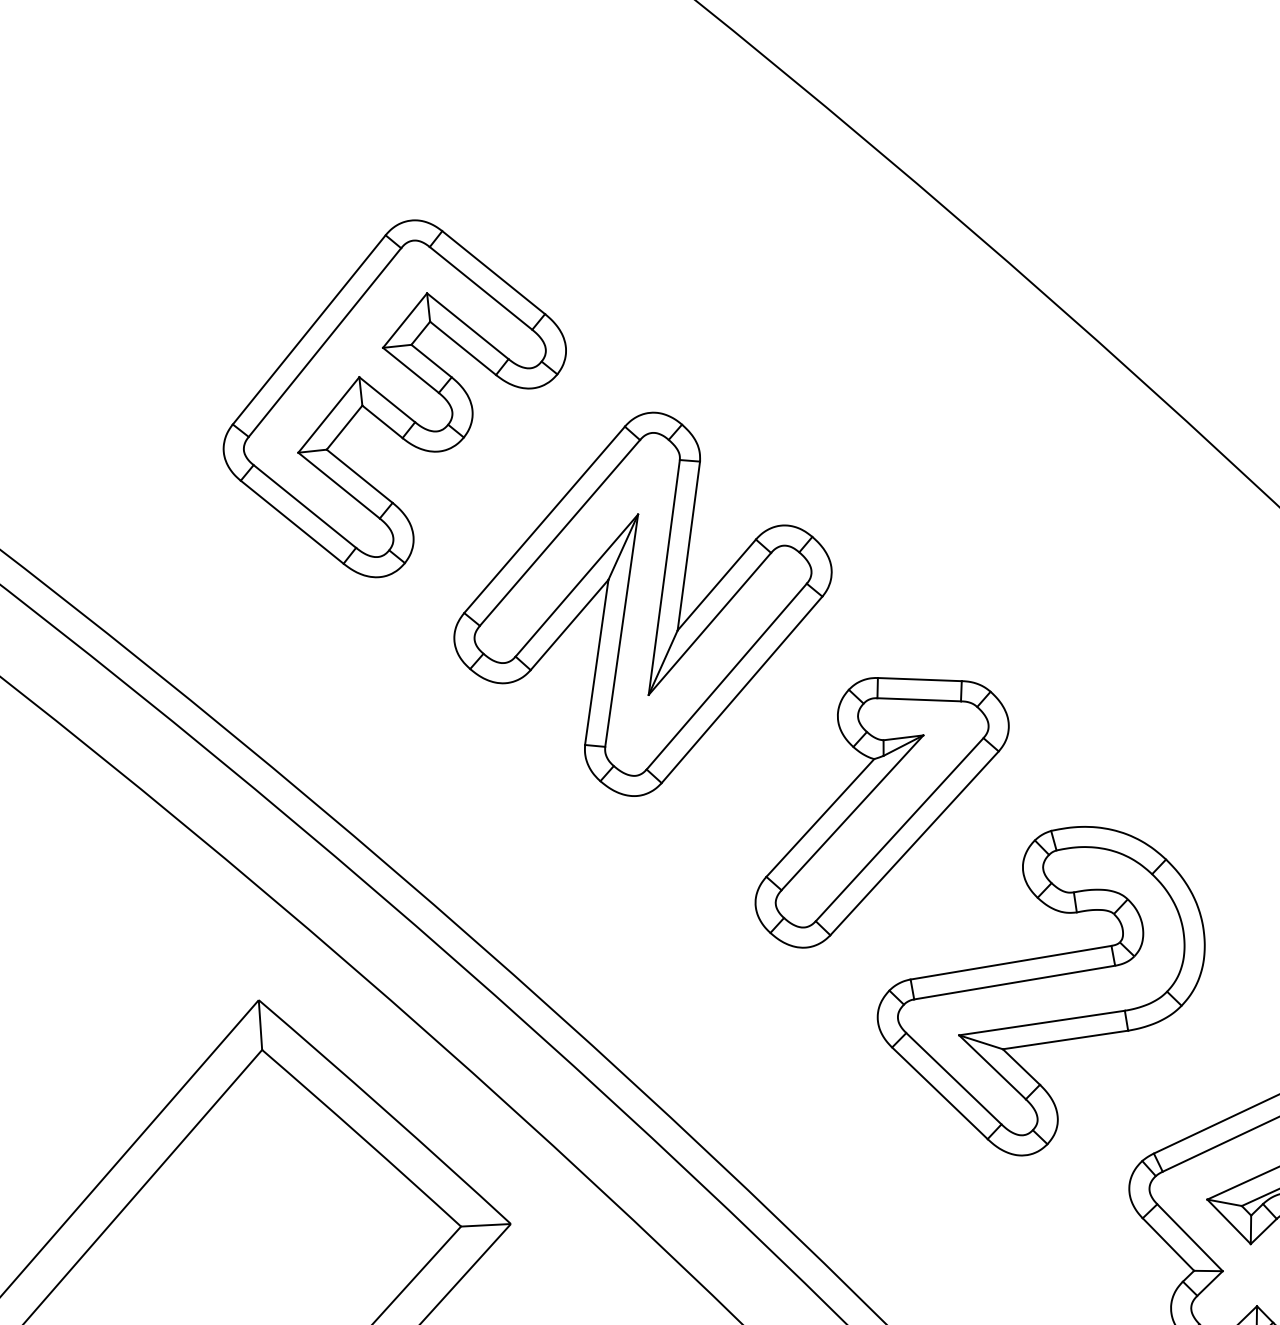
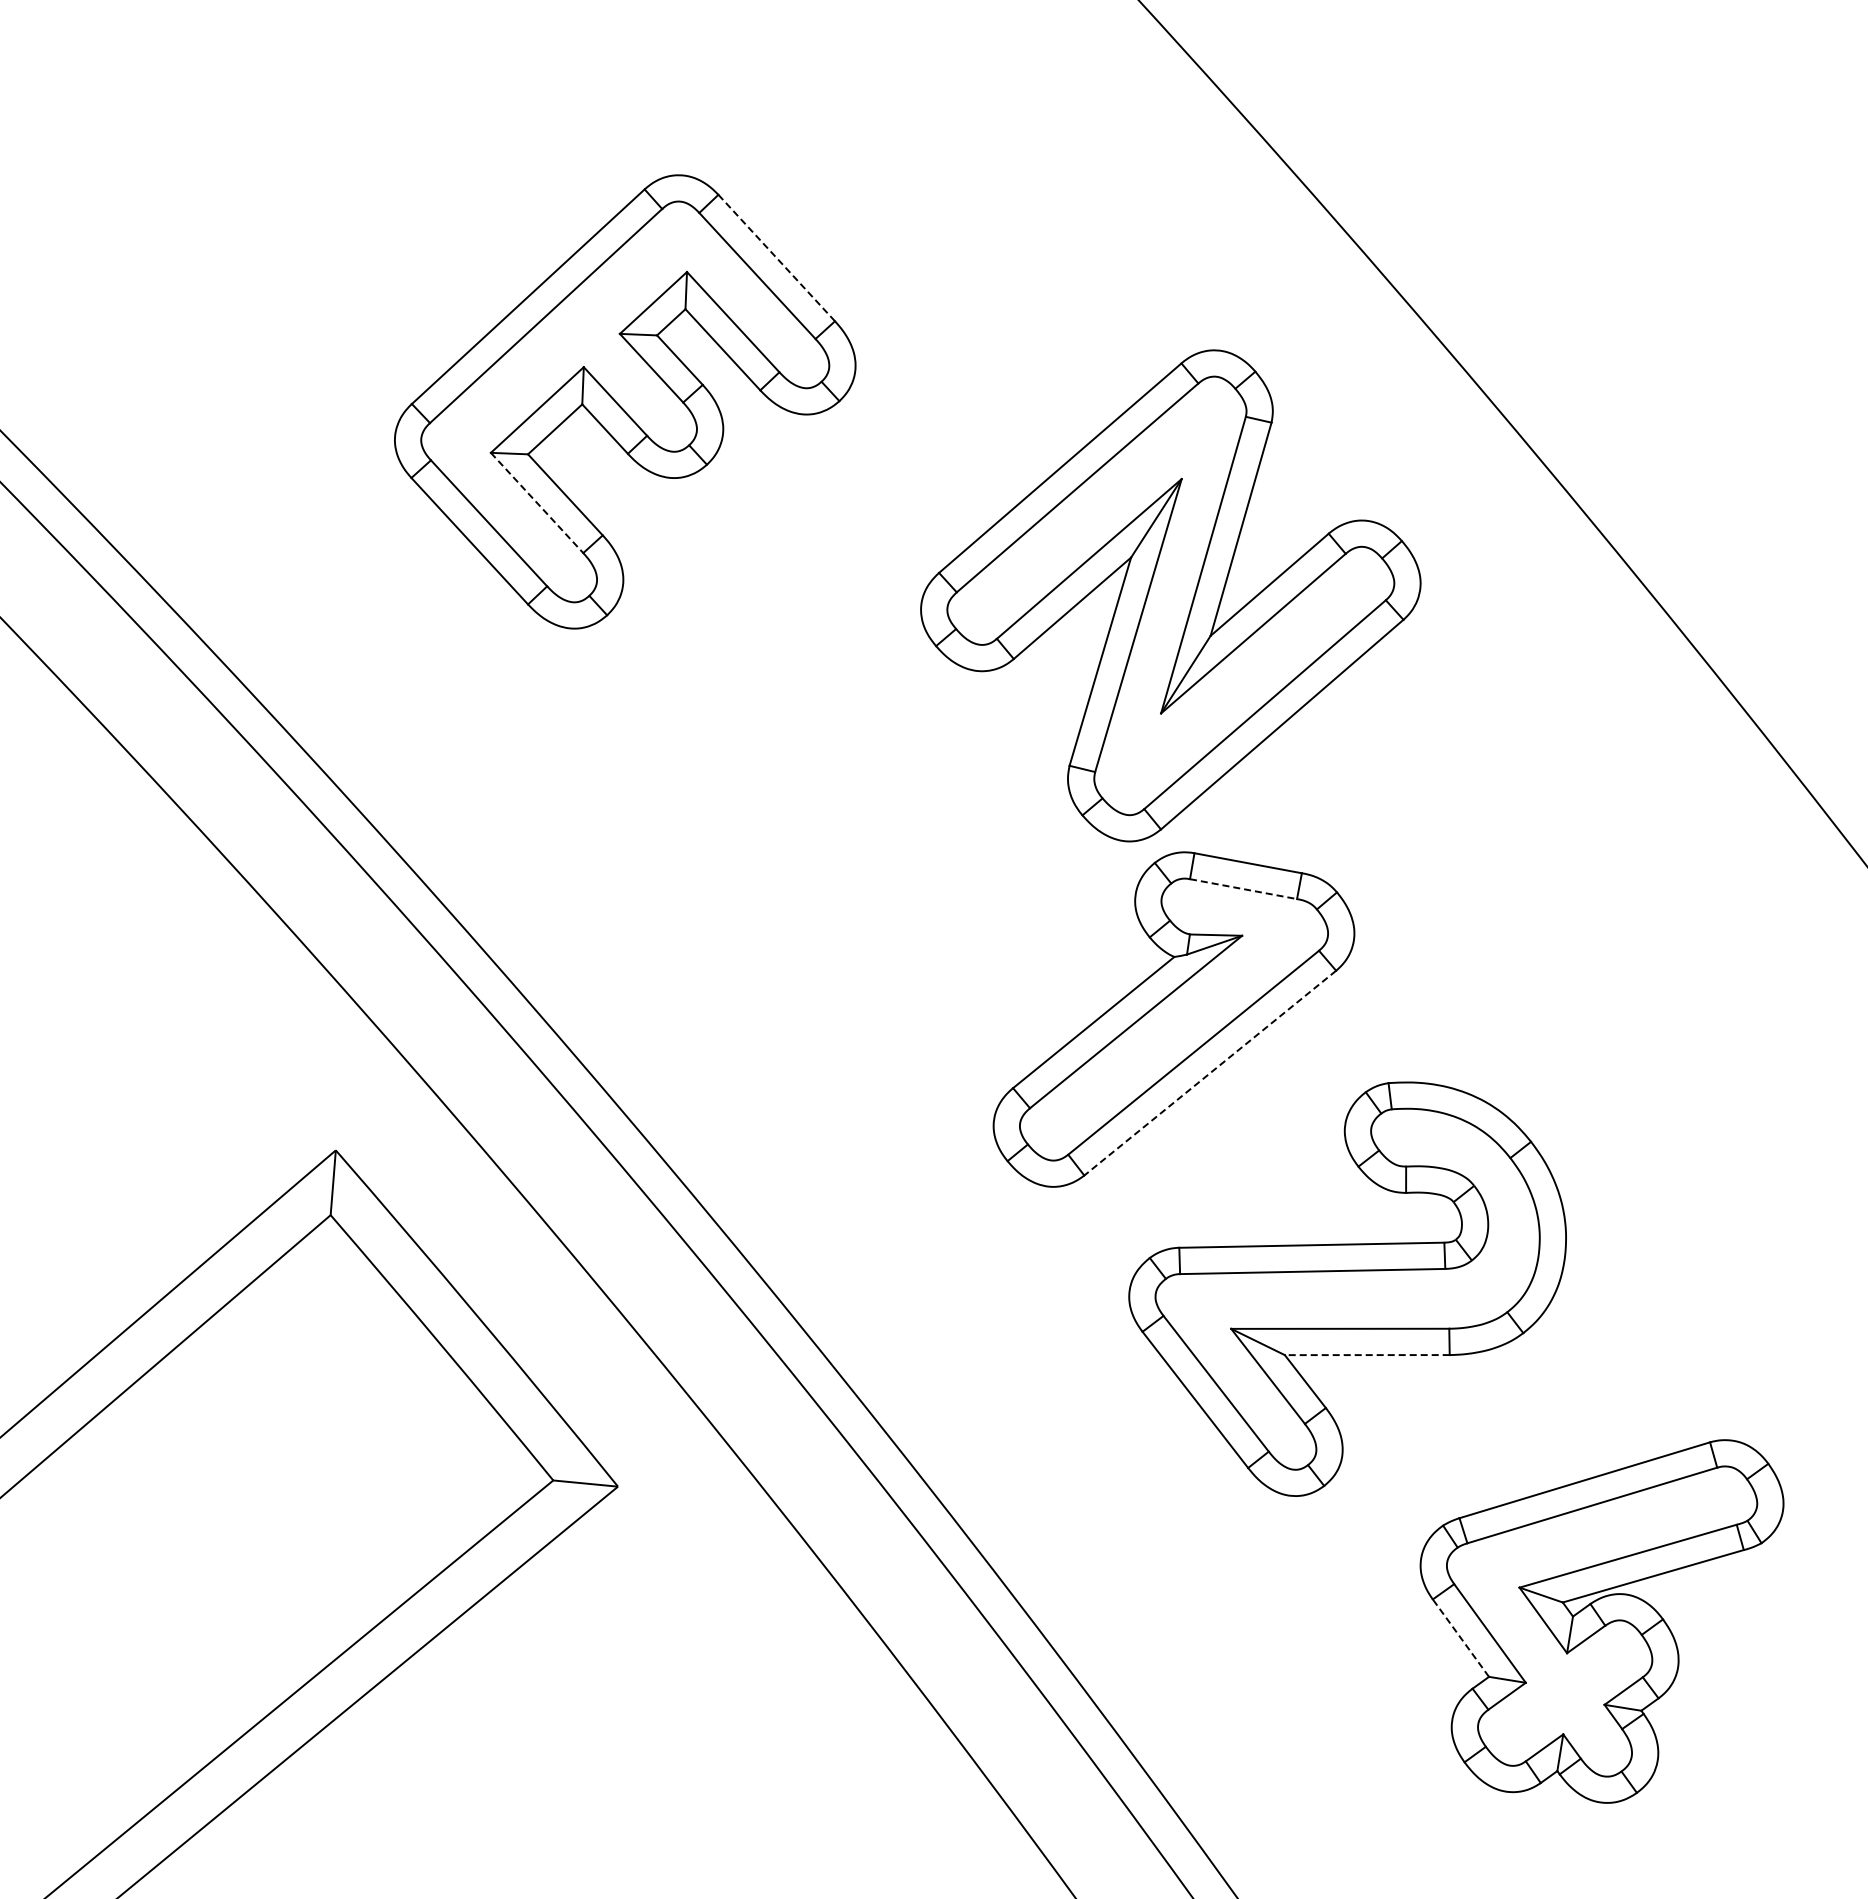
line: (493, 273) -> (776, 258), solid -> dashed
line: (339, 485) -> (537, 503), solid -> dashed
part: (642, 604) -> (1170, 595), moved
line: (919, 699) -> (1244, 889), solid -> dashed
line: (914, 843) -> (1209, 1073), solid -> dashed
line: (1064, 1040) -> (1366, 1355), solid -> dashed
line: (1168, 1244) -> (1460, 1638), solid -> dashed

